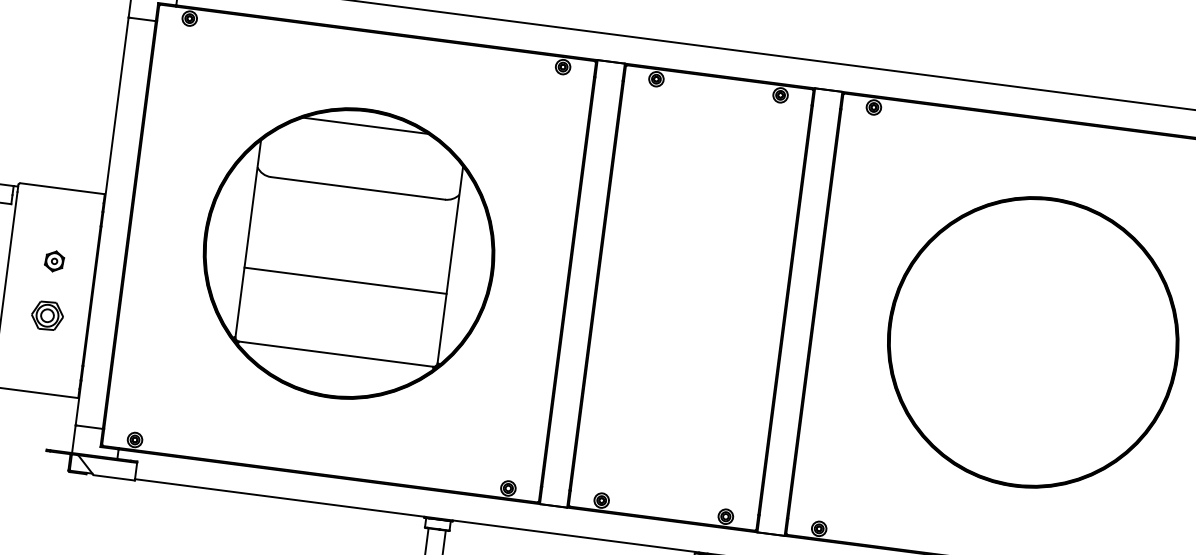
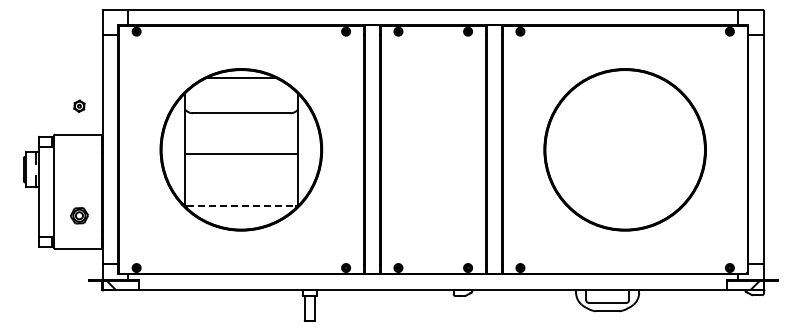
part: (54, 260) -> (79, 105), moved
line: (345, 281) -> (241, 154), moved
part: (47, 315) -> (79, 215), moved
line: (336, 354) -> (241, 206), solid -> dashed

